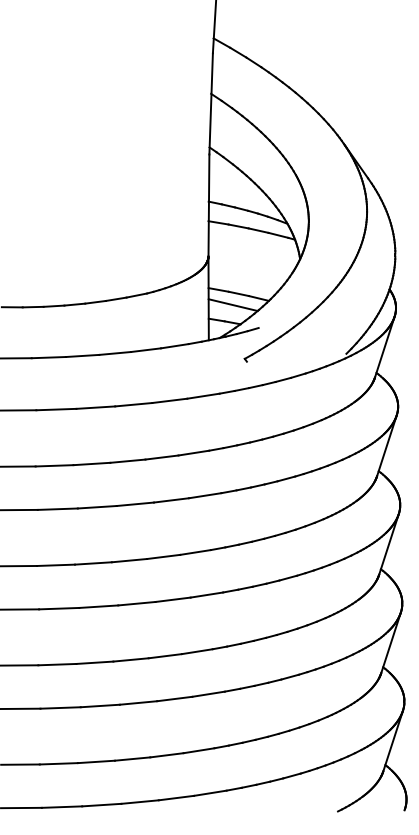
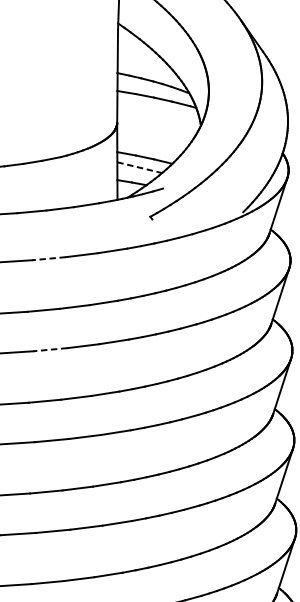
line: (233, 305) -> (140, 168), solid -> dashed
line: (133, 404) -> (48, 258), solid -> dashed
line: (135, 504) -> (50, 349), solid -> dashed

